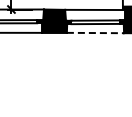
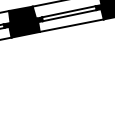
line: (95, 33) -> (71, 26), dashed -> solid

